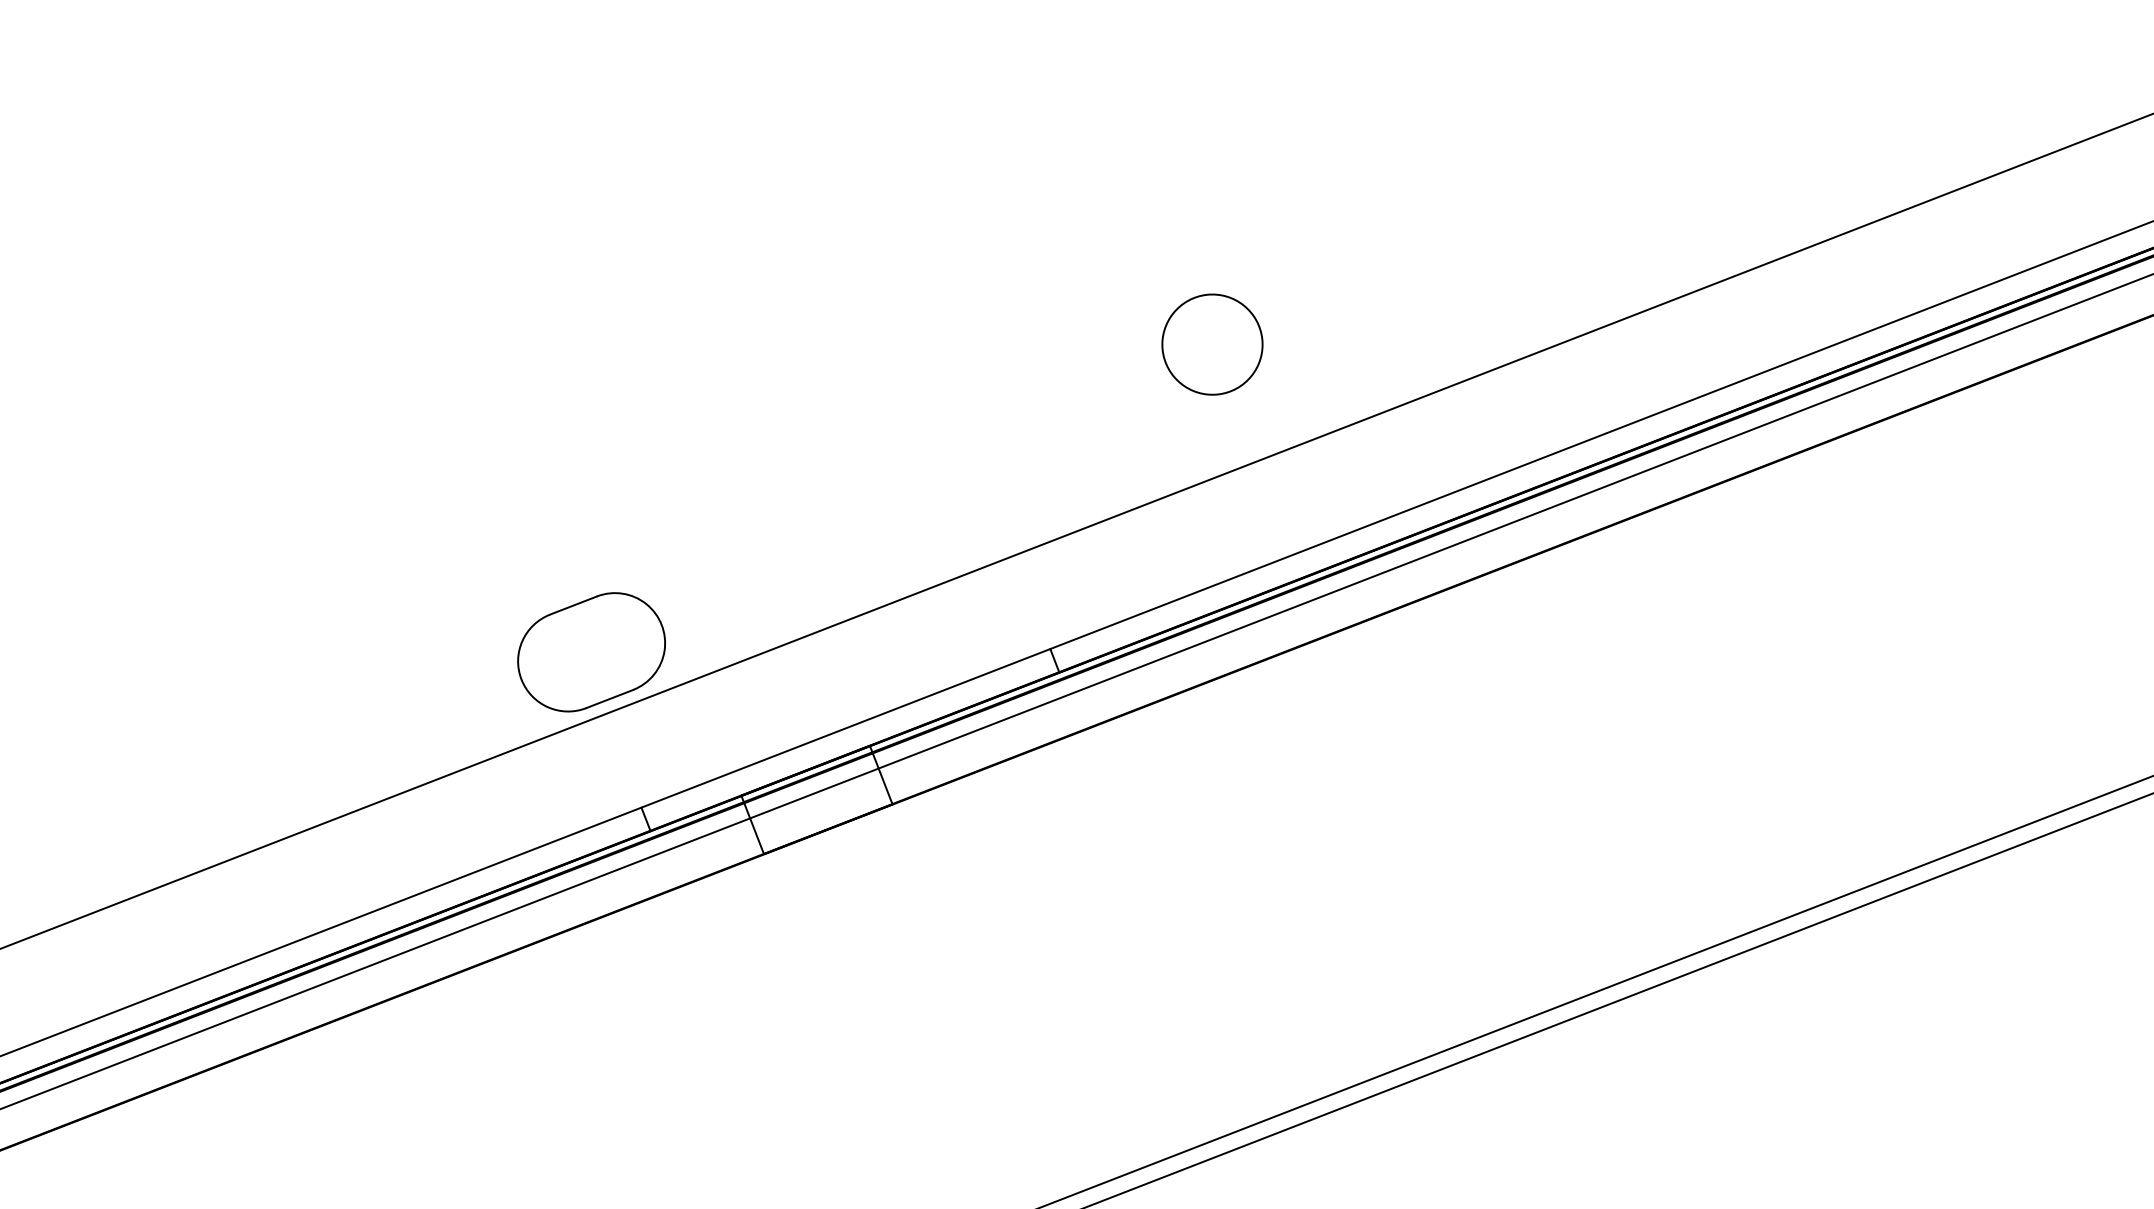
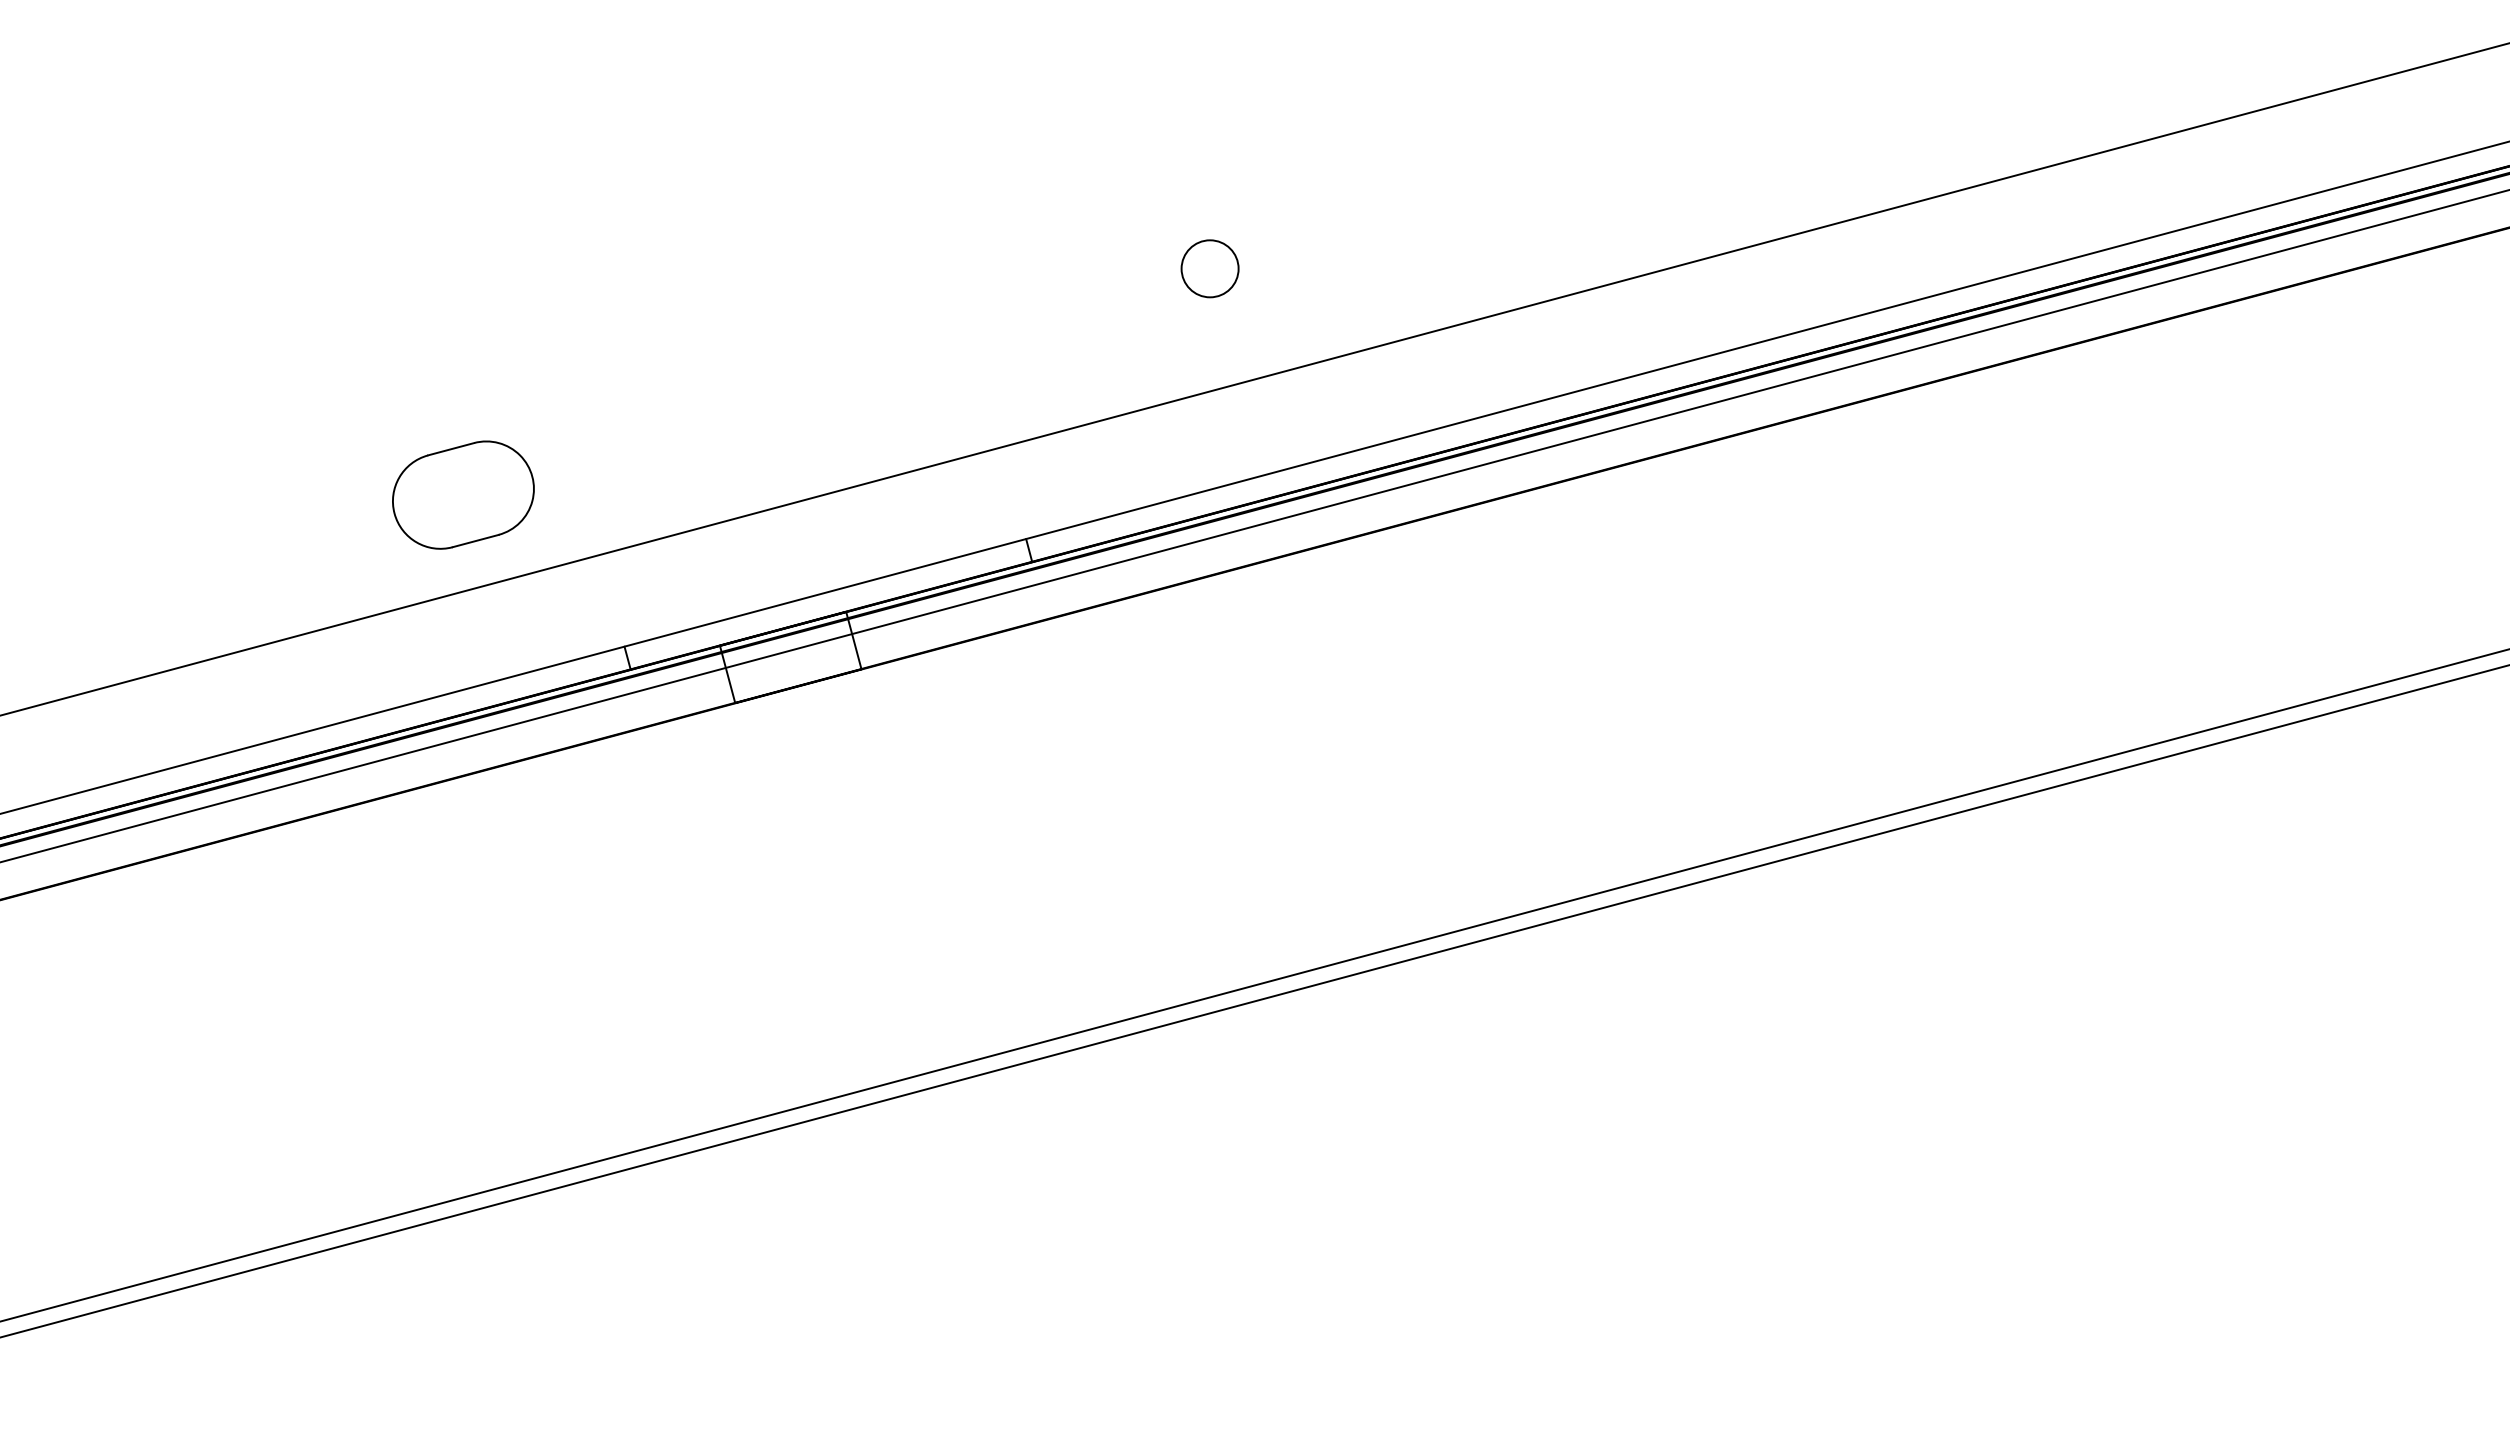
circle: (1211, 344) -> (1209, 268), size x0.6
part: (591, 651) -> (463, 494), moved

